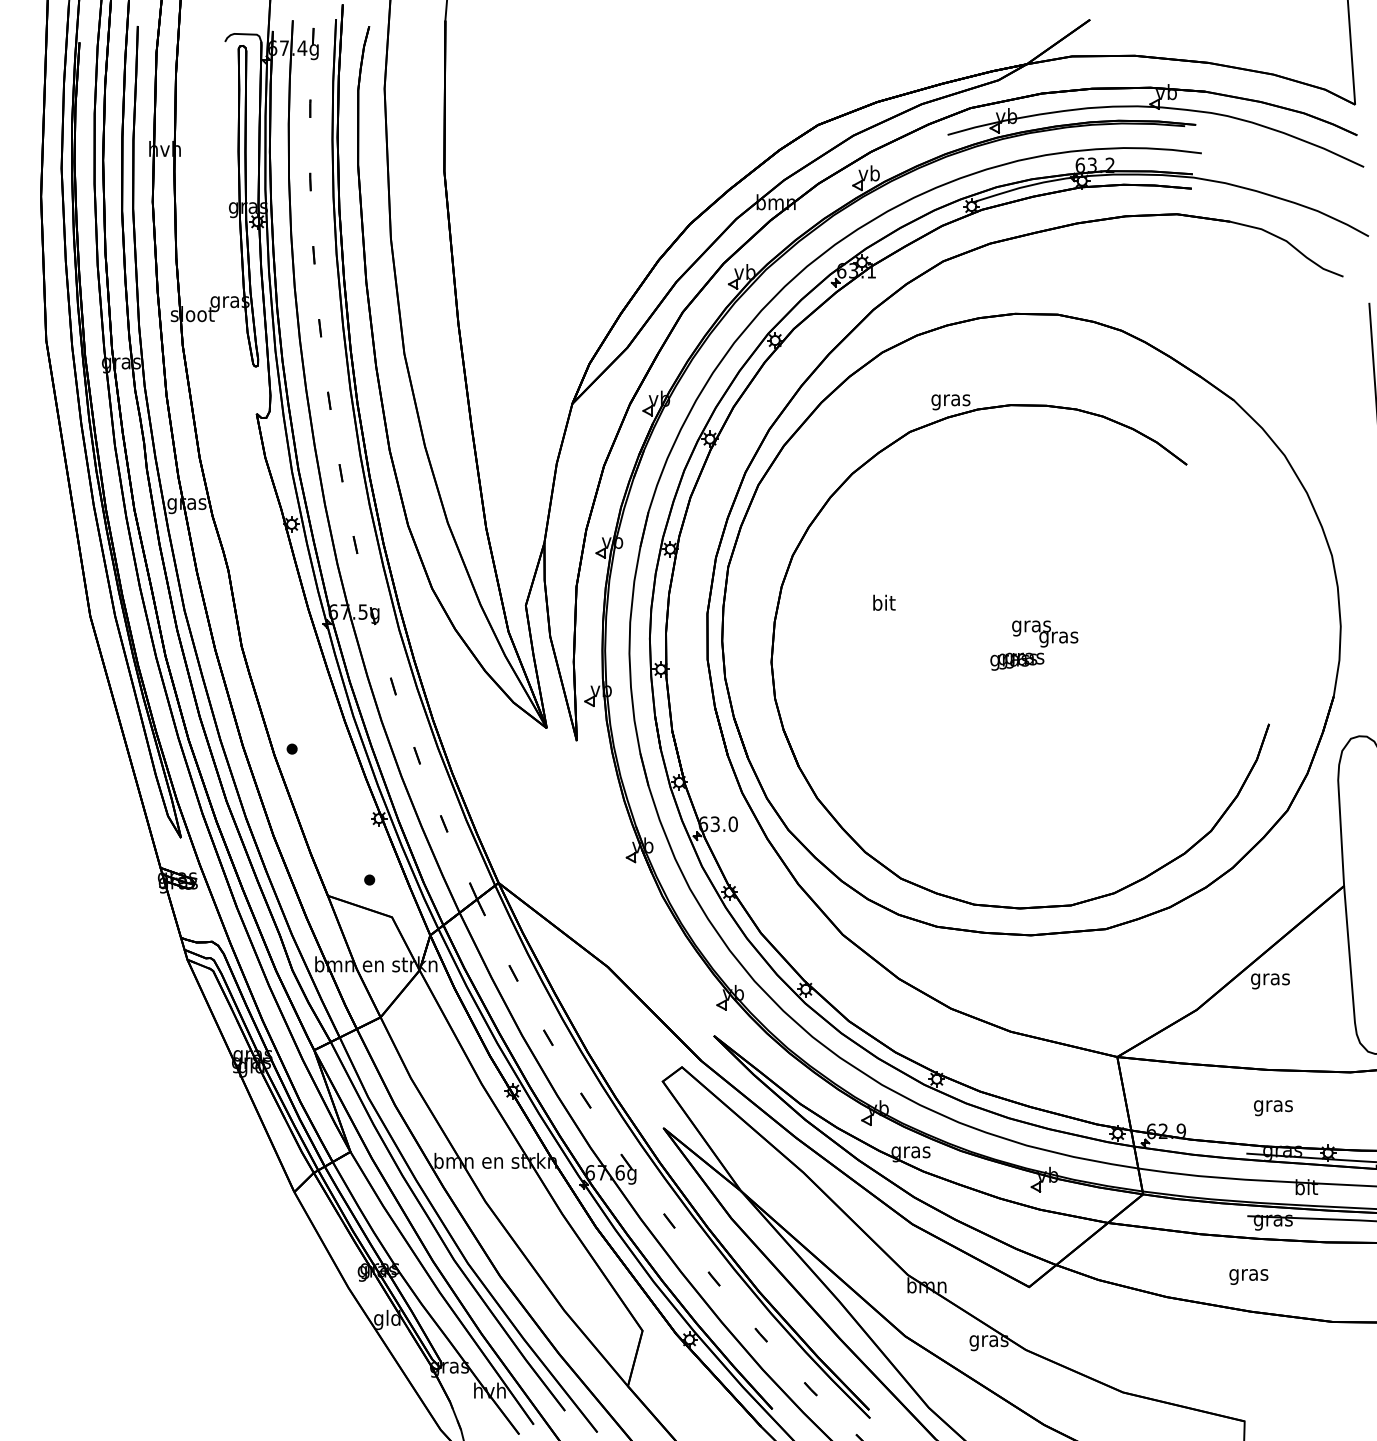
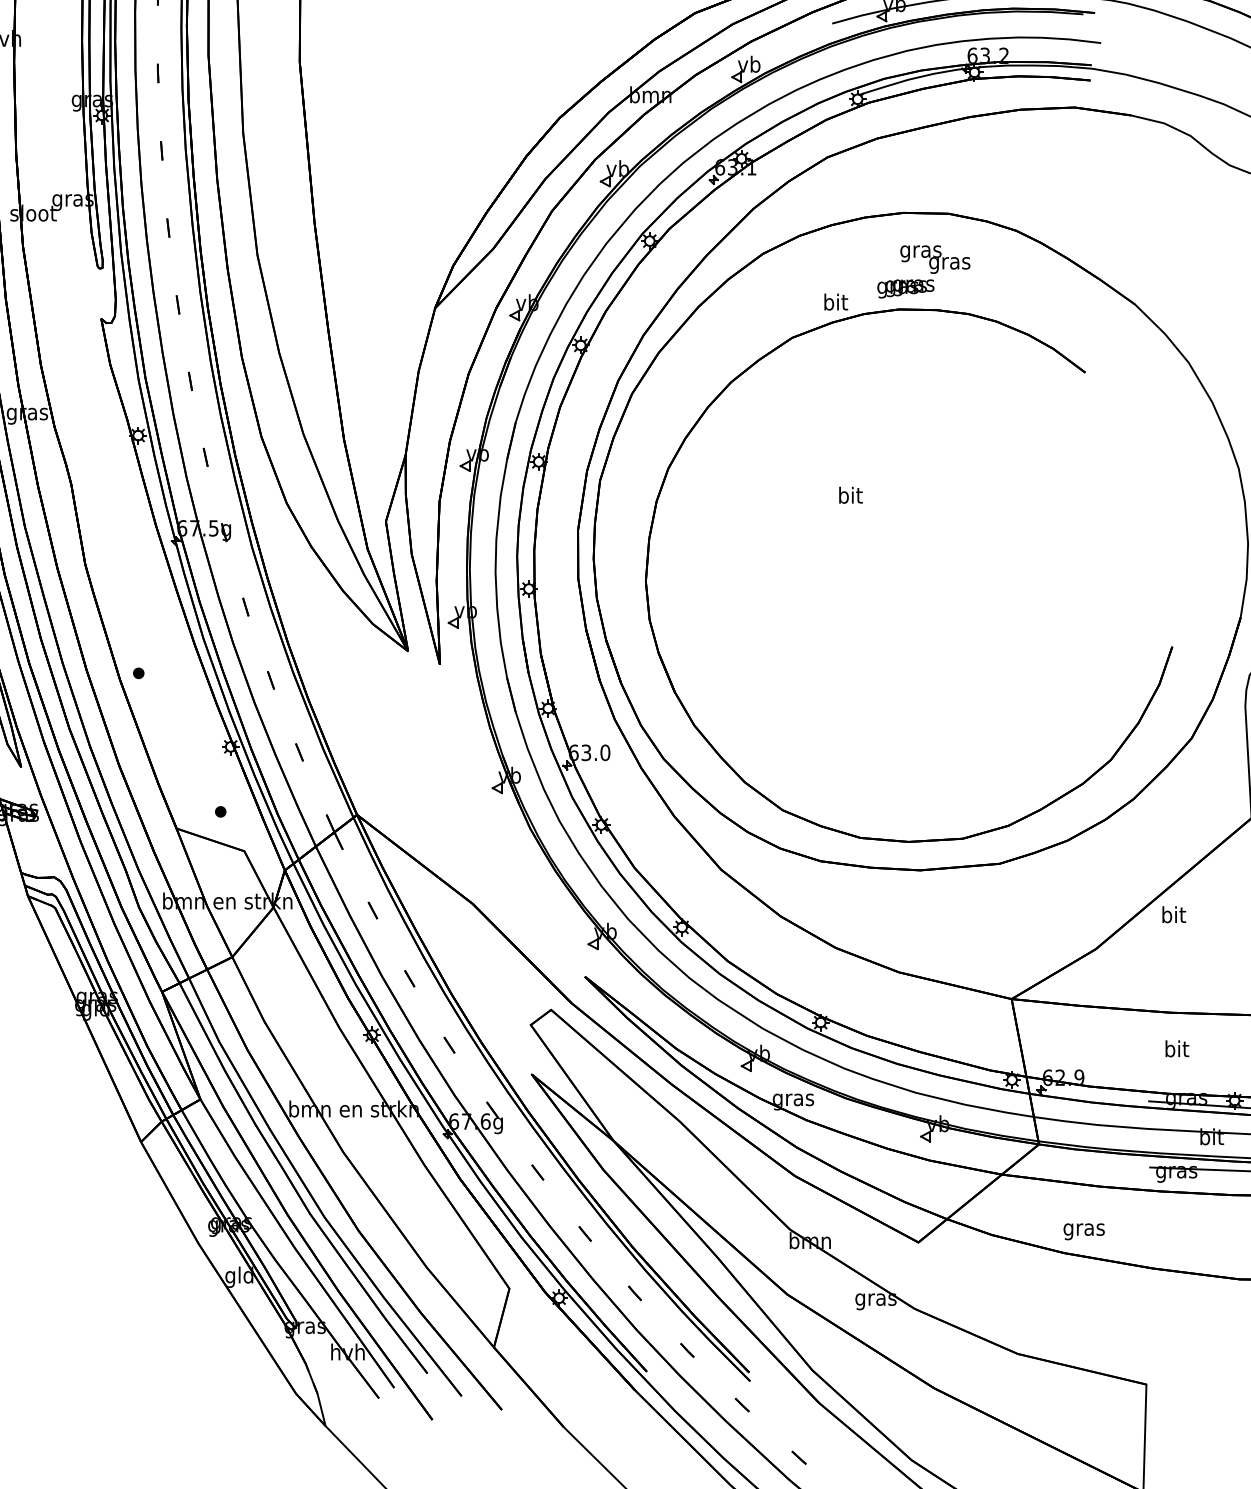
text: (950, 400) -> (835, 304), gras -> bit
text: (884, 602) -> (851, 494), moved
text: (1034, 645) -> (924, 271), moved
text: (1270, 979) -> (1173, 917), gras -> bit
text: (1273, 1106) -> (1176, 1051), gras -> bit
text: (1248, 1276) -> (1083, 1231), moved

